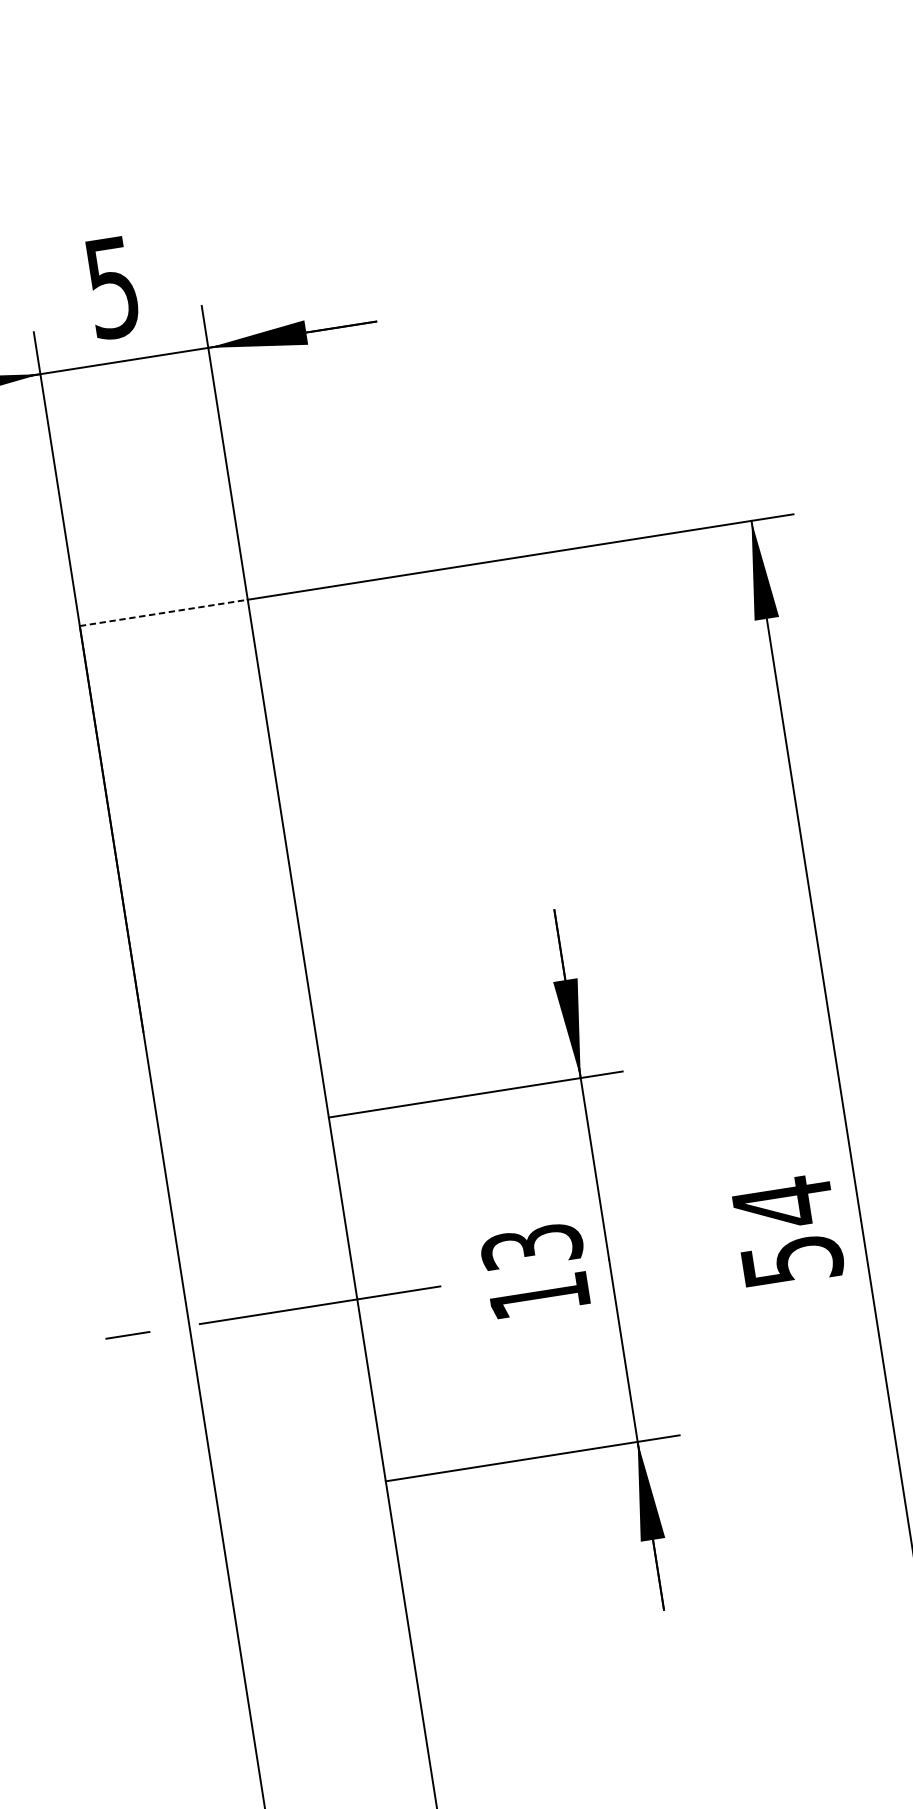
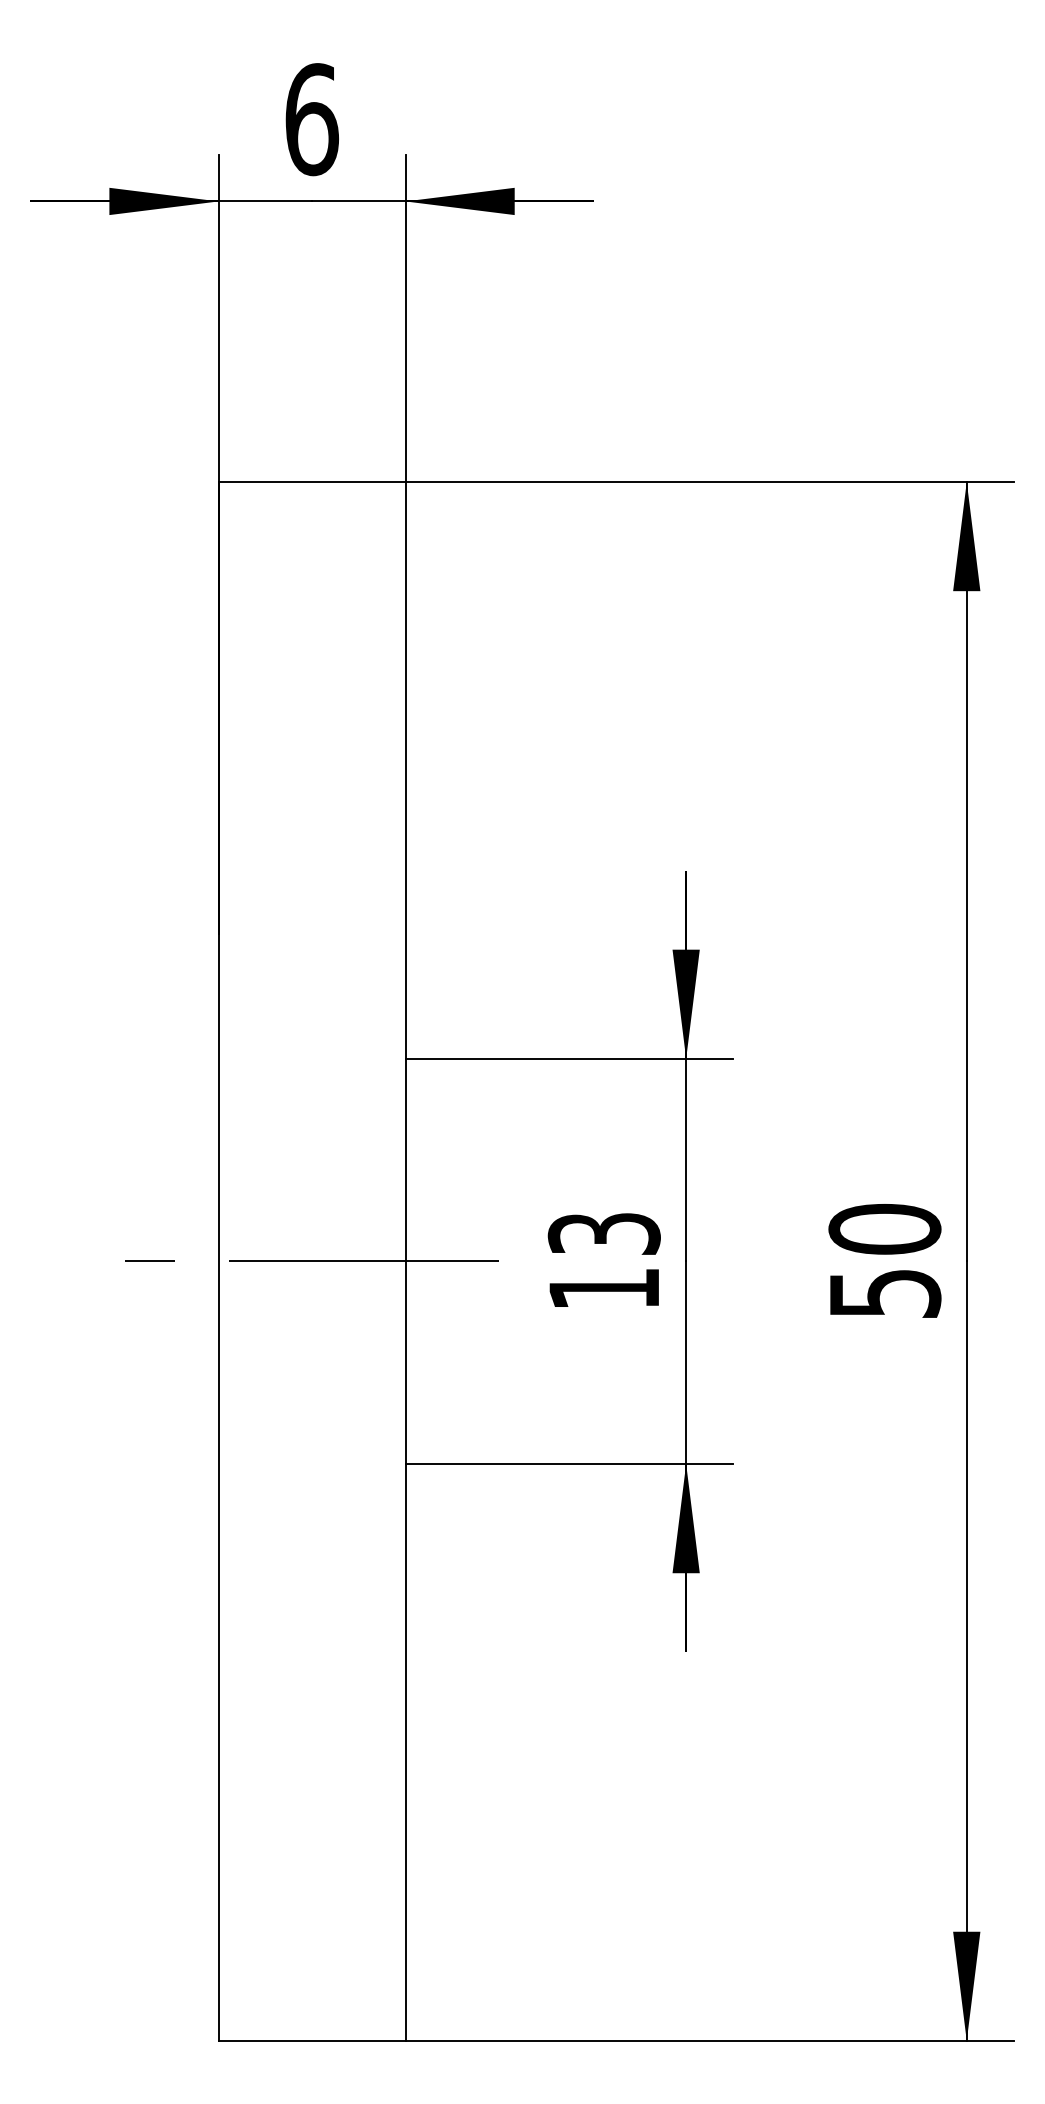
text: (112, 287) -> (311, 119), 5 -> 6
line: (164, 613) -> (312, 482), dashed -> solid
text: (782, 1203) -> (884, 1229), 54 -> 50

